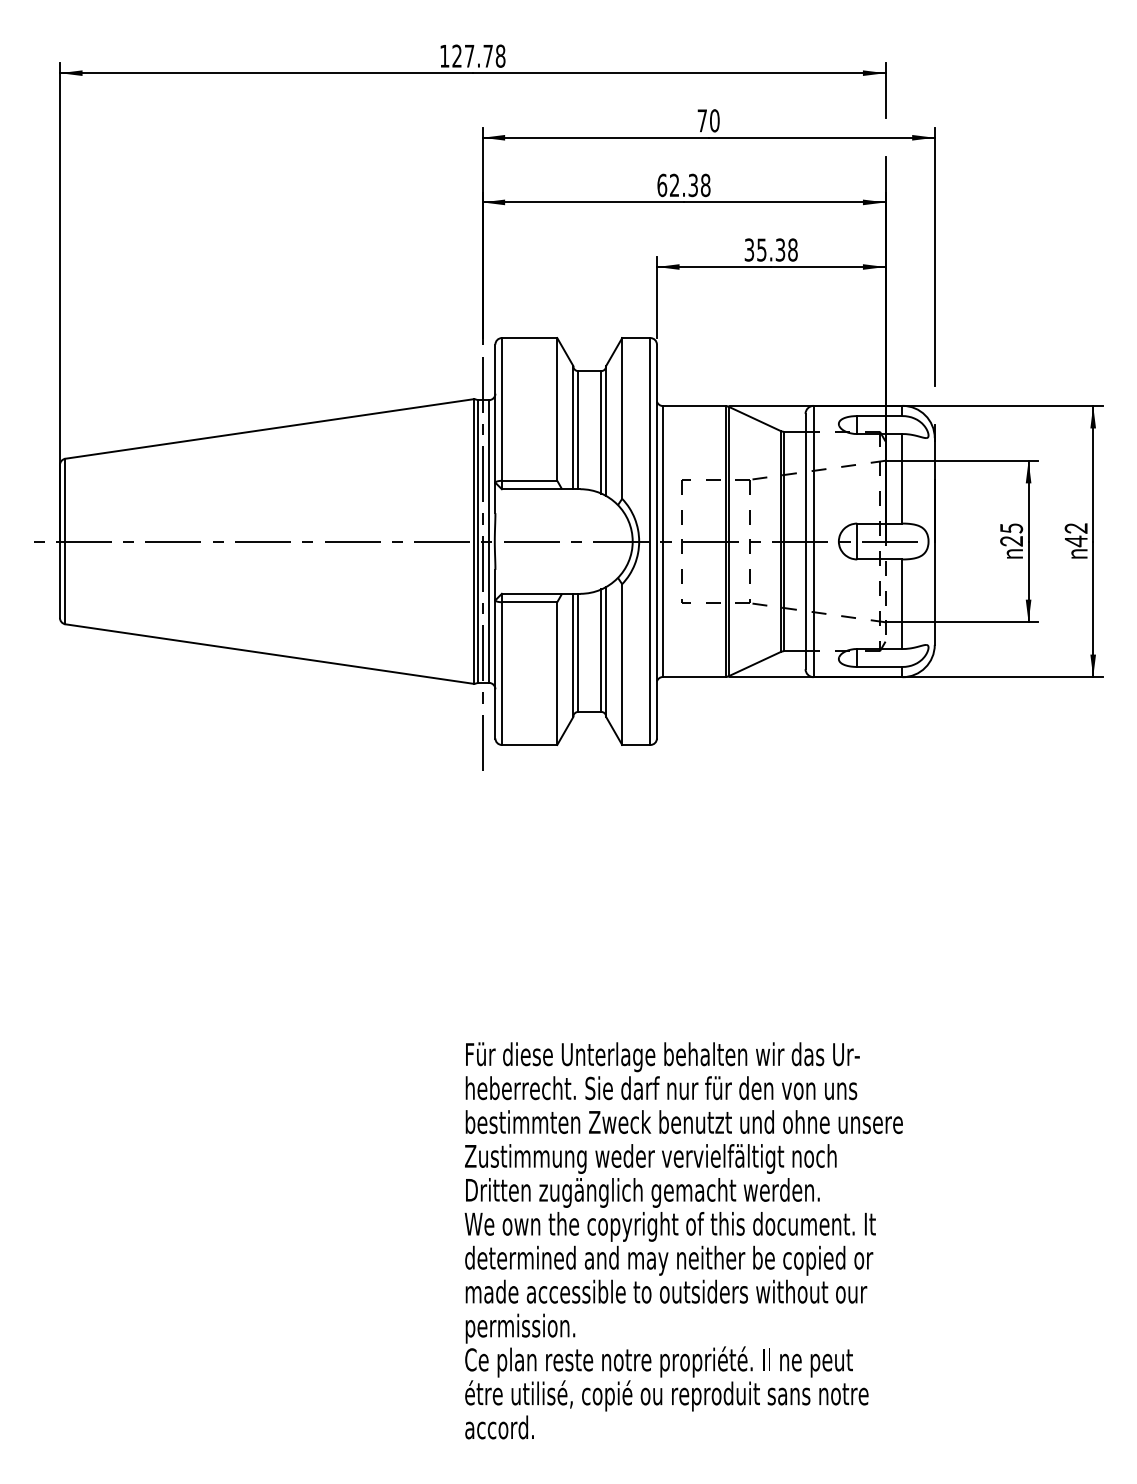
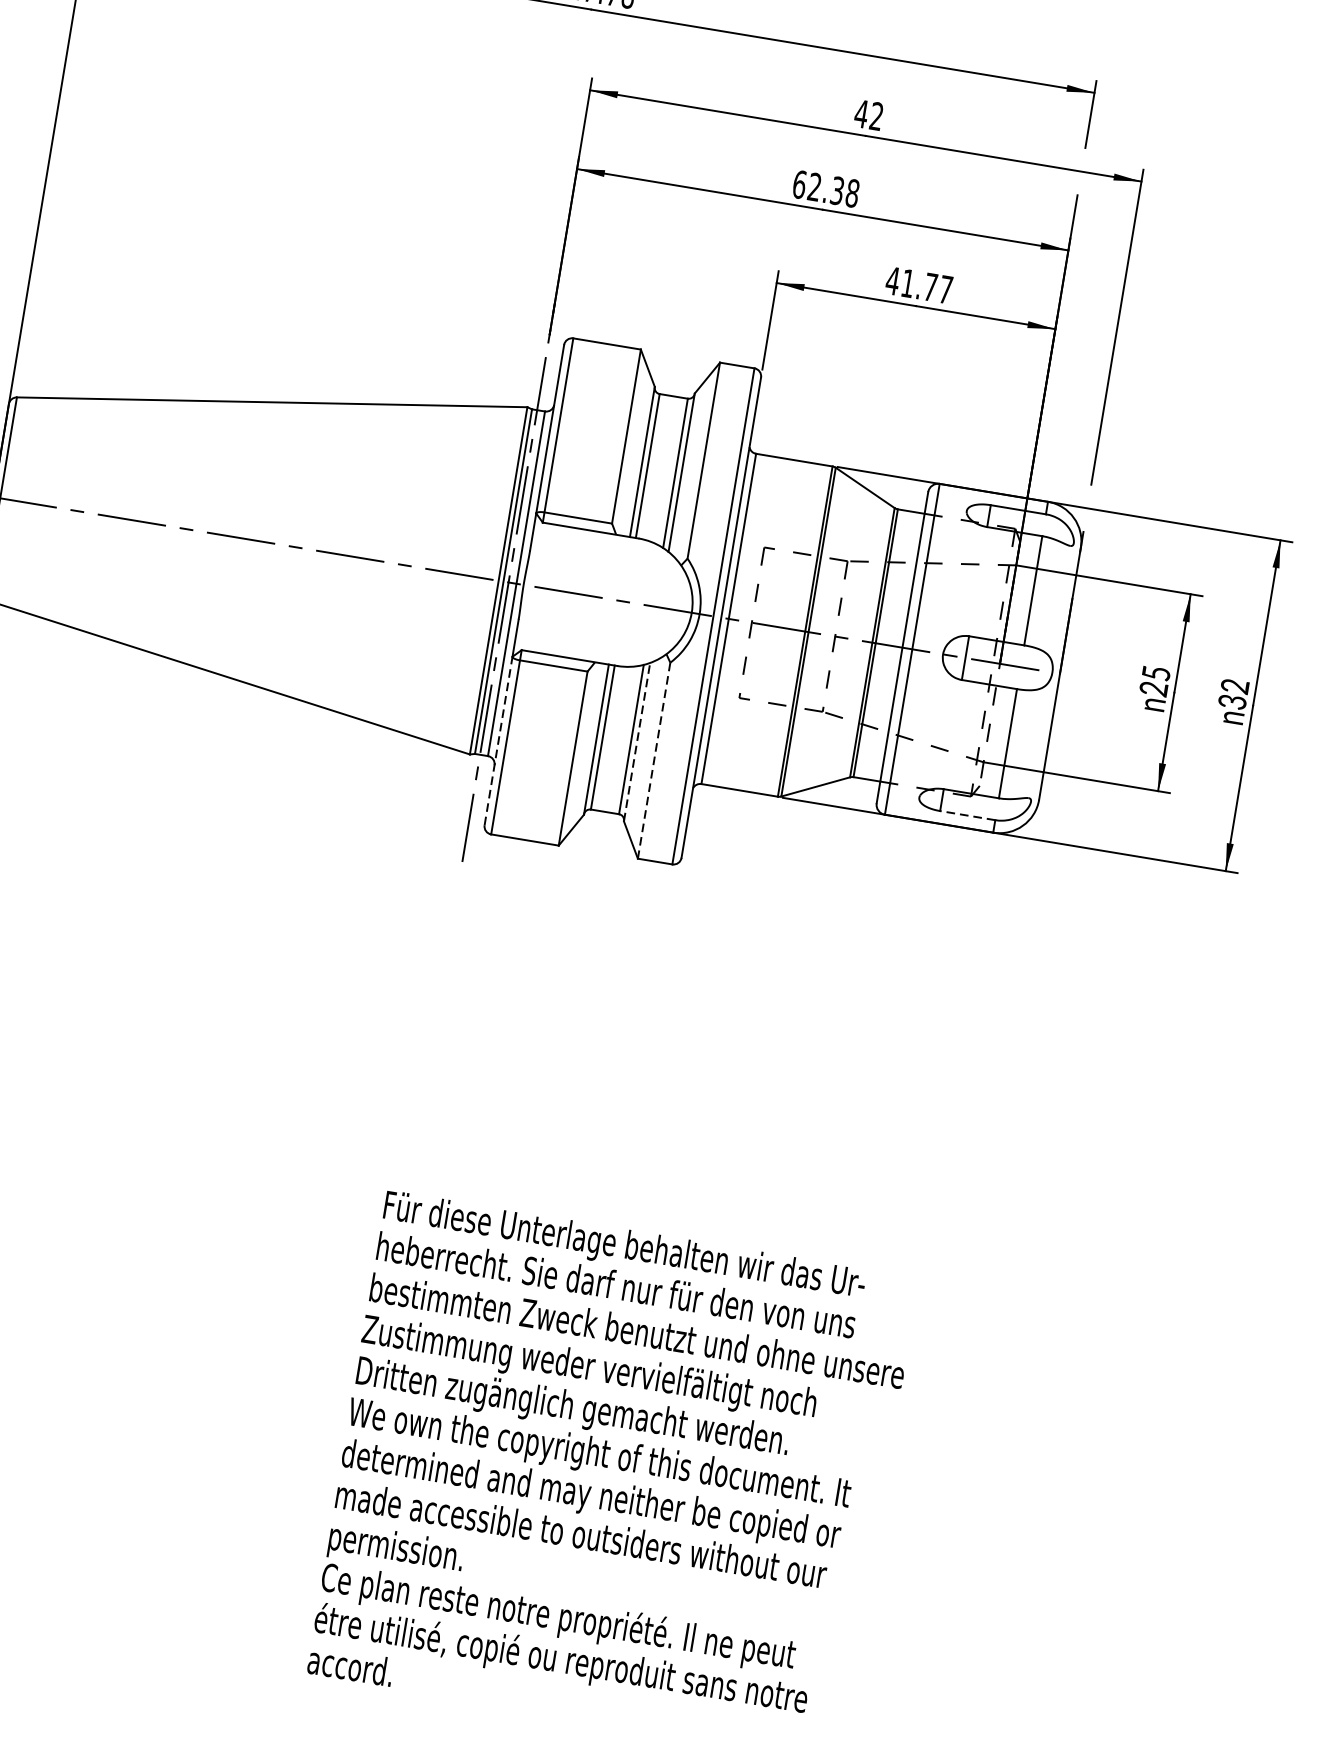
text: (708, 120) -> (869, 114), 70 -> 42
text: (770, 249) -> (918, 284), 35.38 -> 41.77
text: (1075, 541) -> (1231, 702), 42 -> 32
line: (606, 652) -> (637, 742), solid -> dashed
line: (622, 665) -> (654, 761), solid -> dashed
line: (879, 666) -> (967, 814), solid -> dashed
line: (495, 668) -> (498, 739), solid -> dashed

